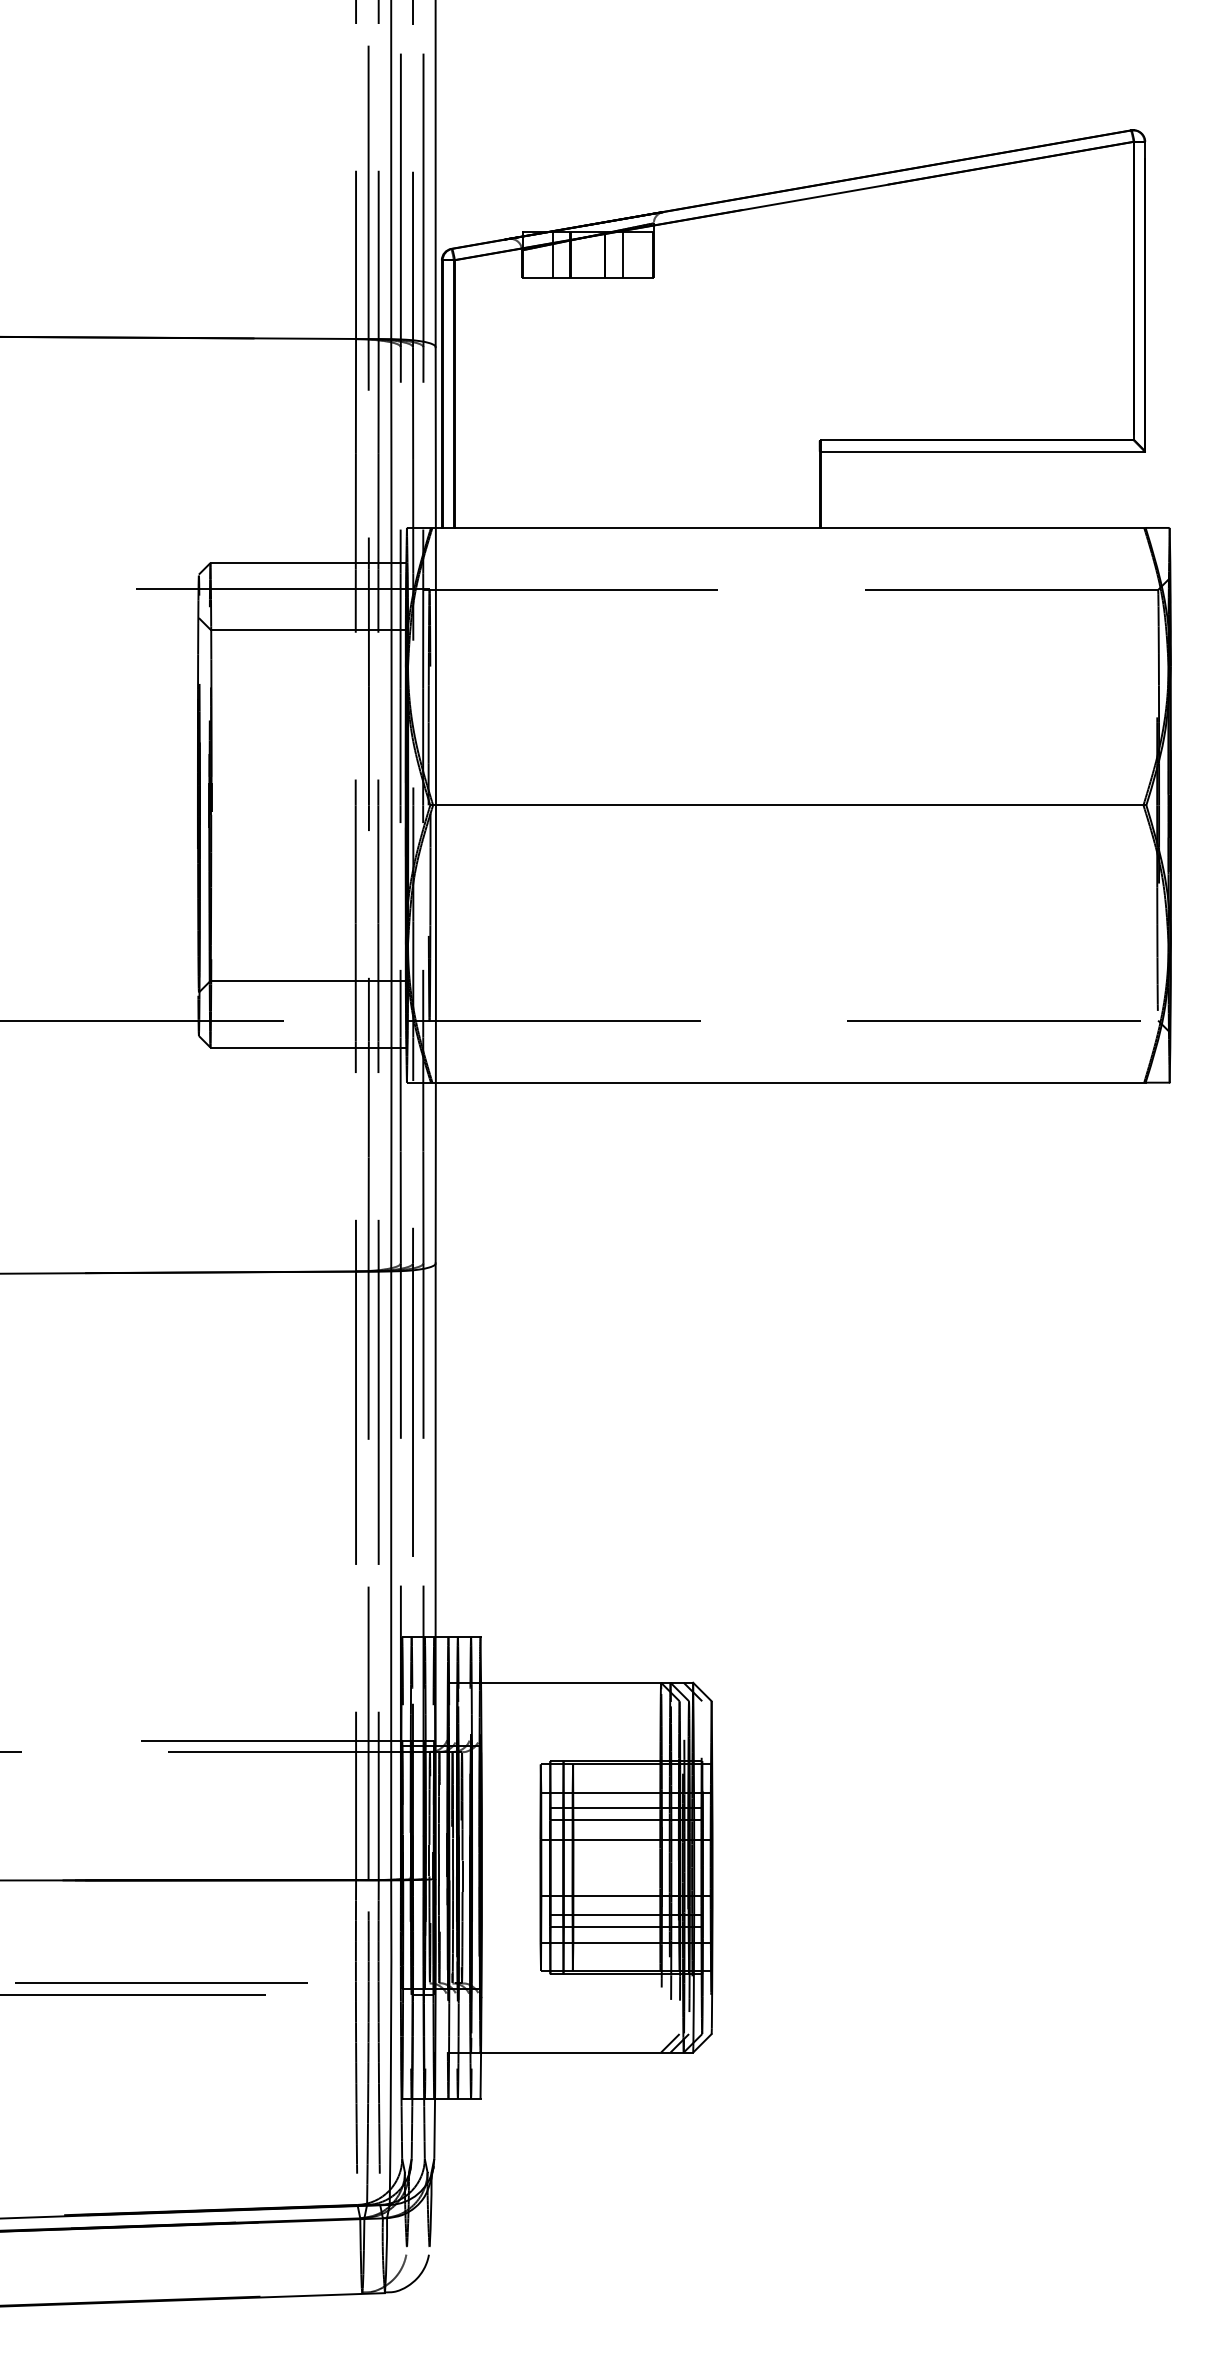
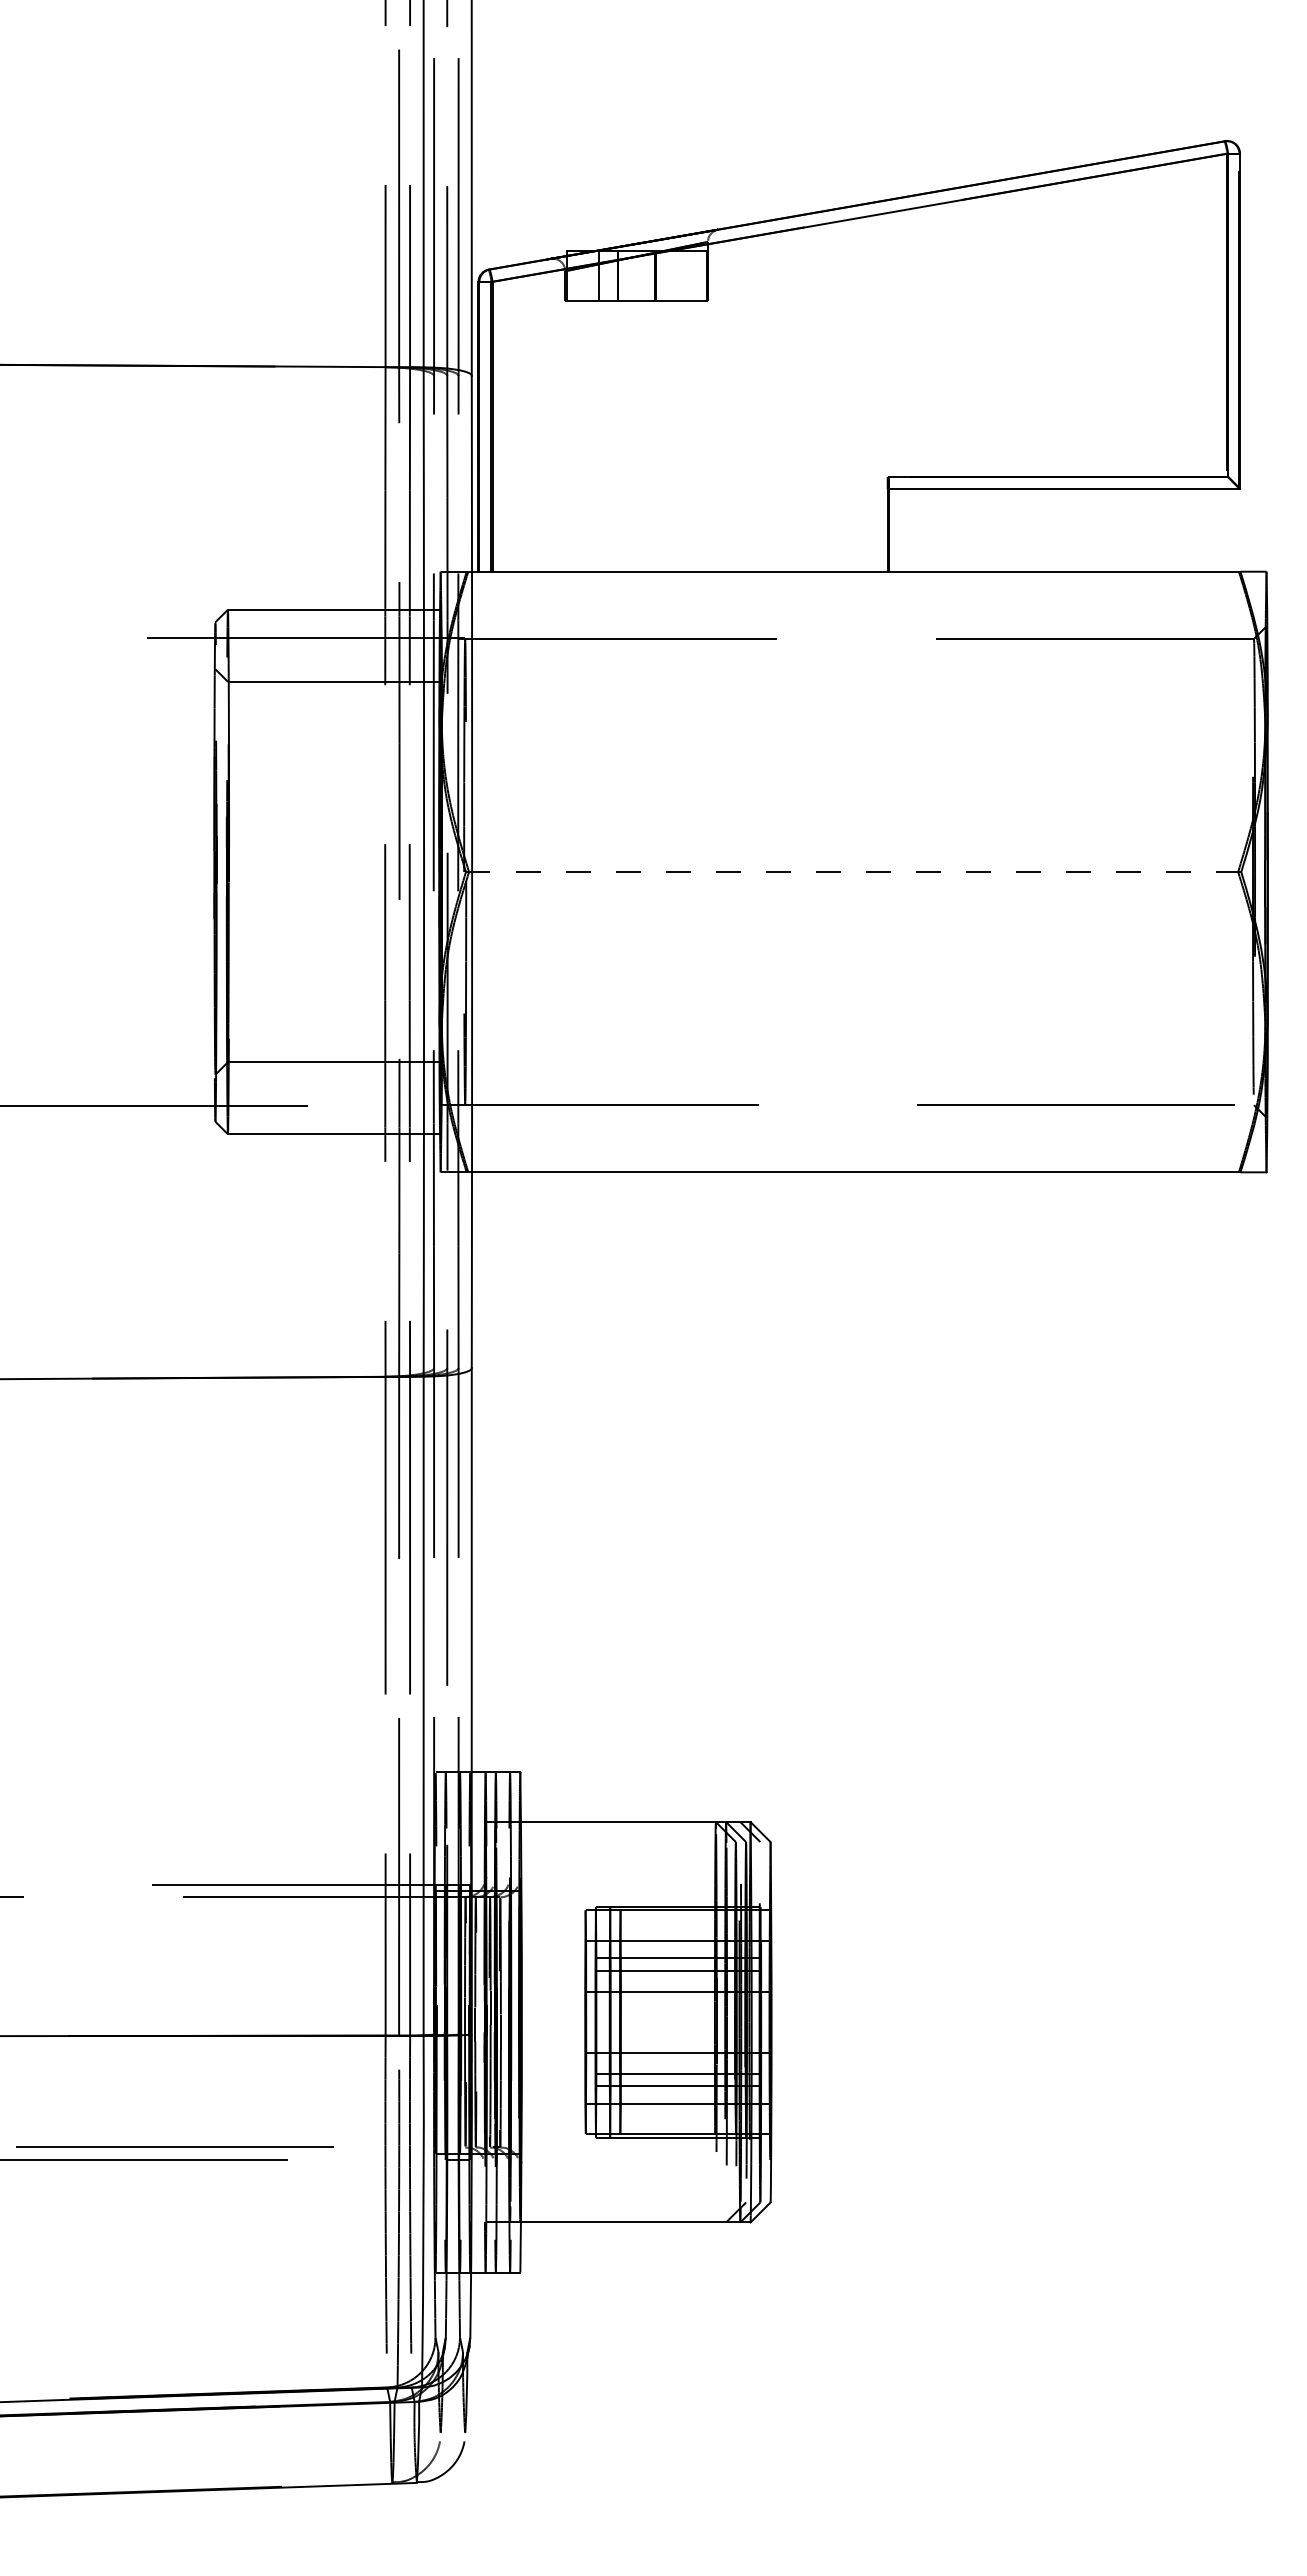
line: (622, 255) -> (674, 276), removed
line: (790, 805) -> (856, 872), solid -> dashed
line: (669, 2043) -> (725, 2212), removed

